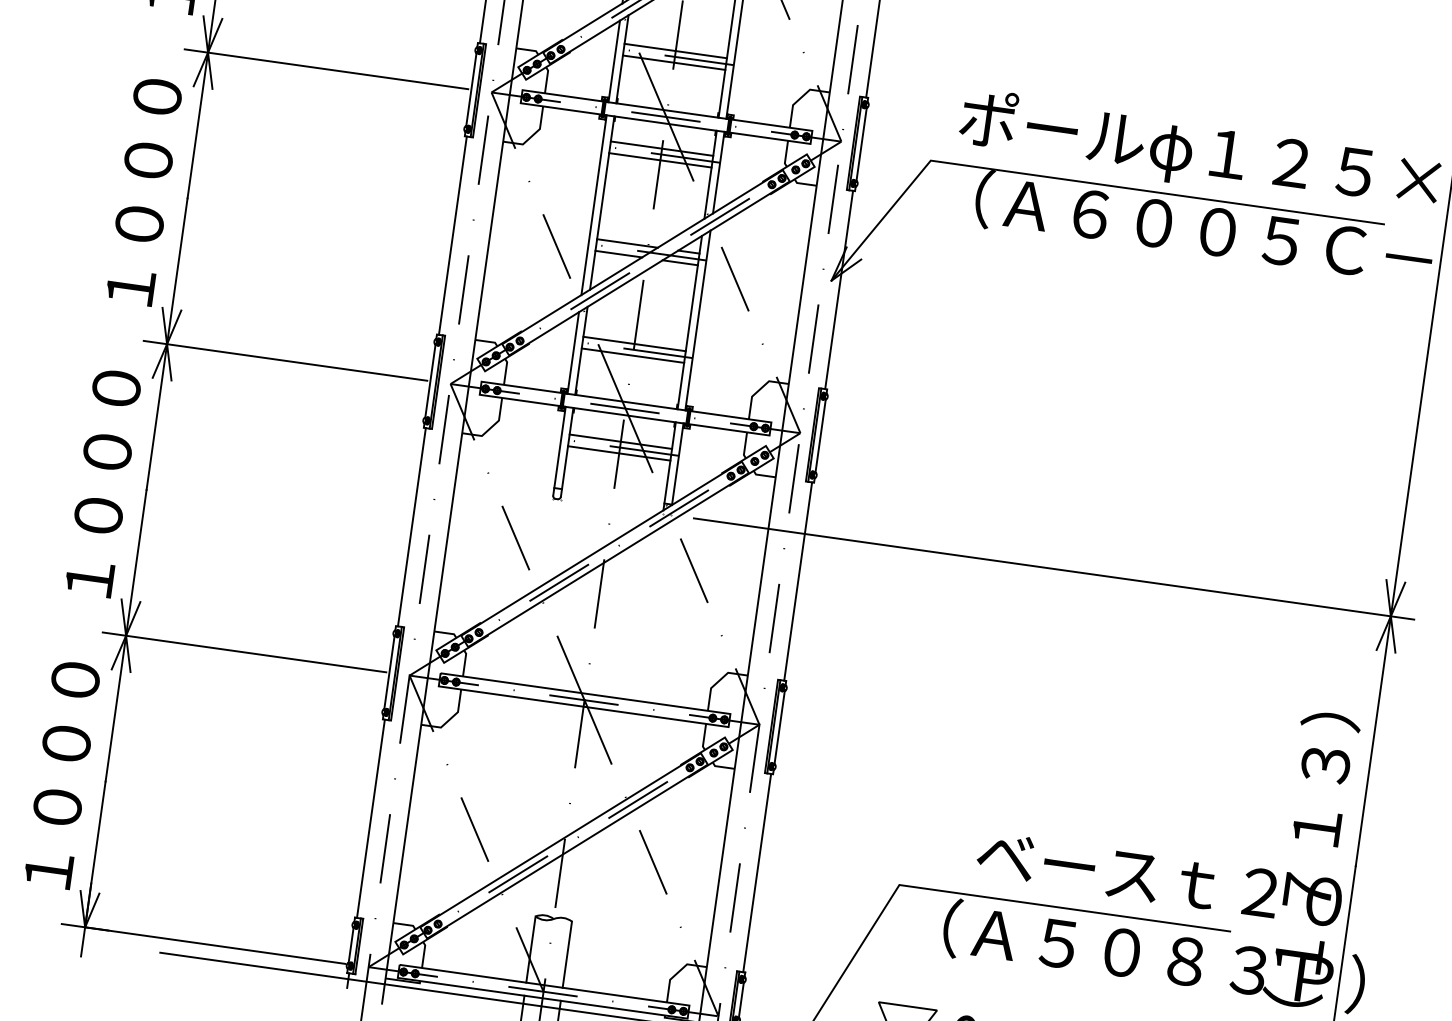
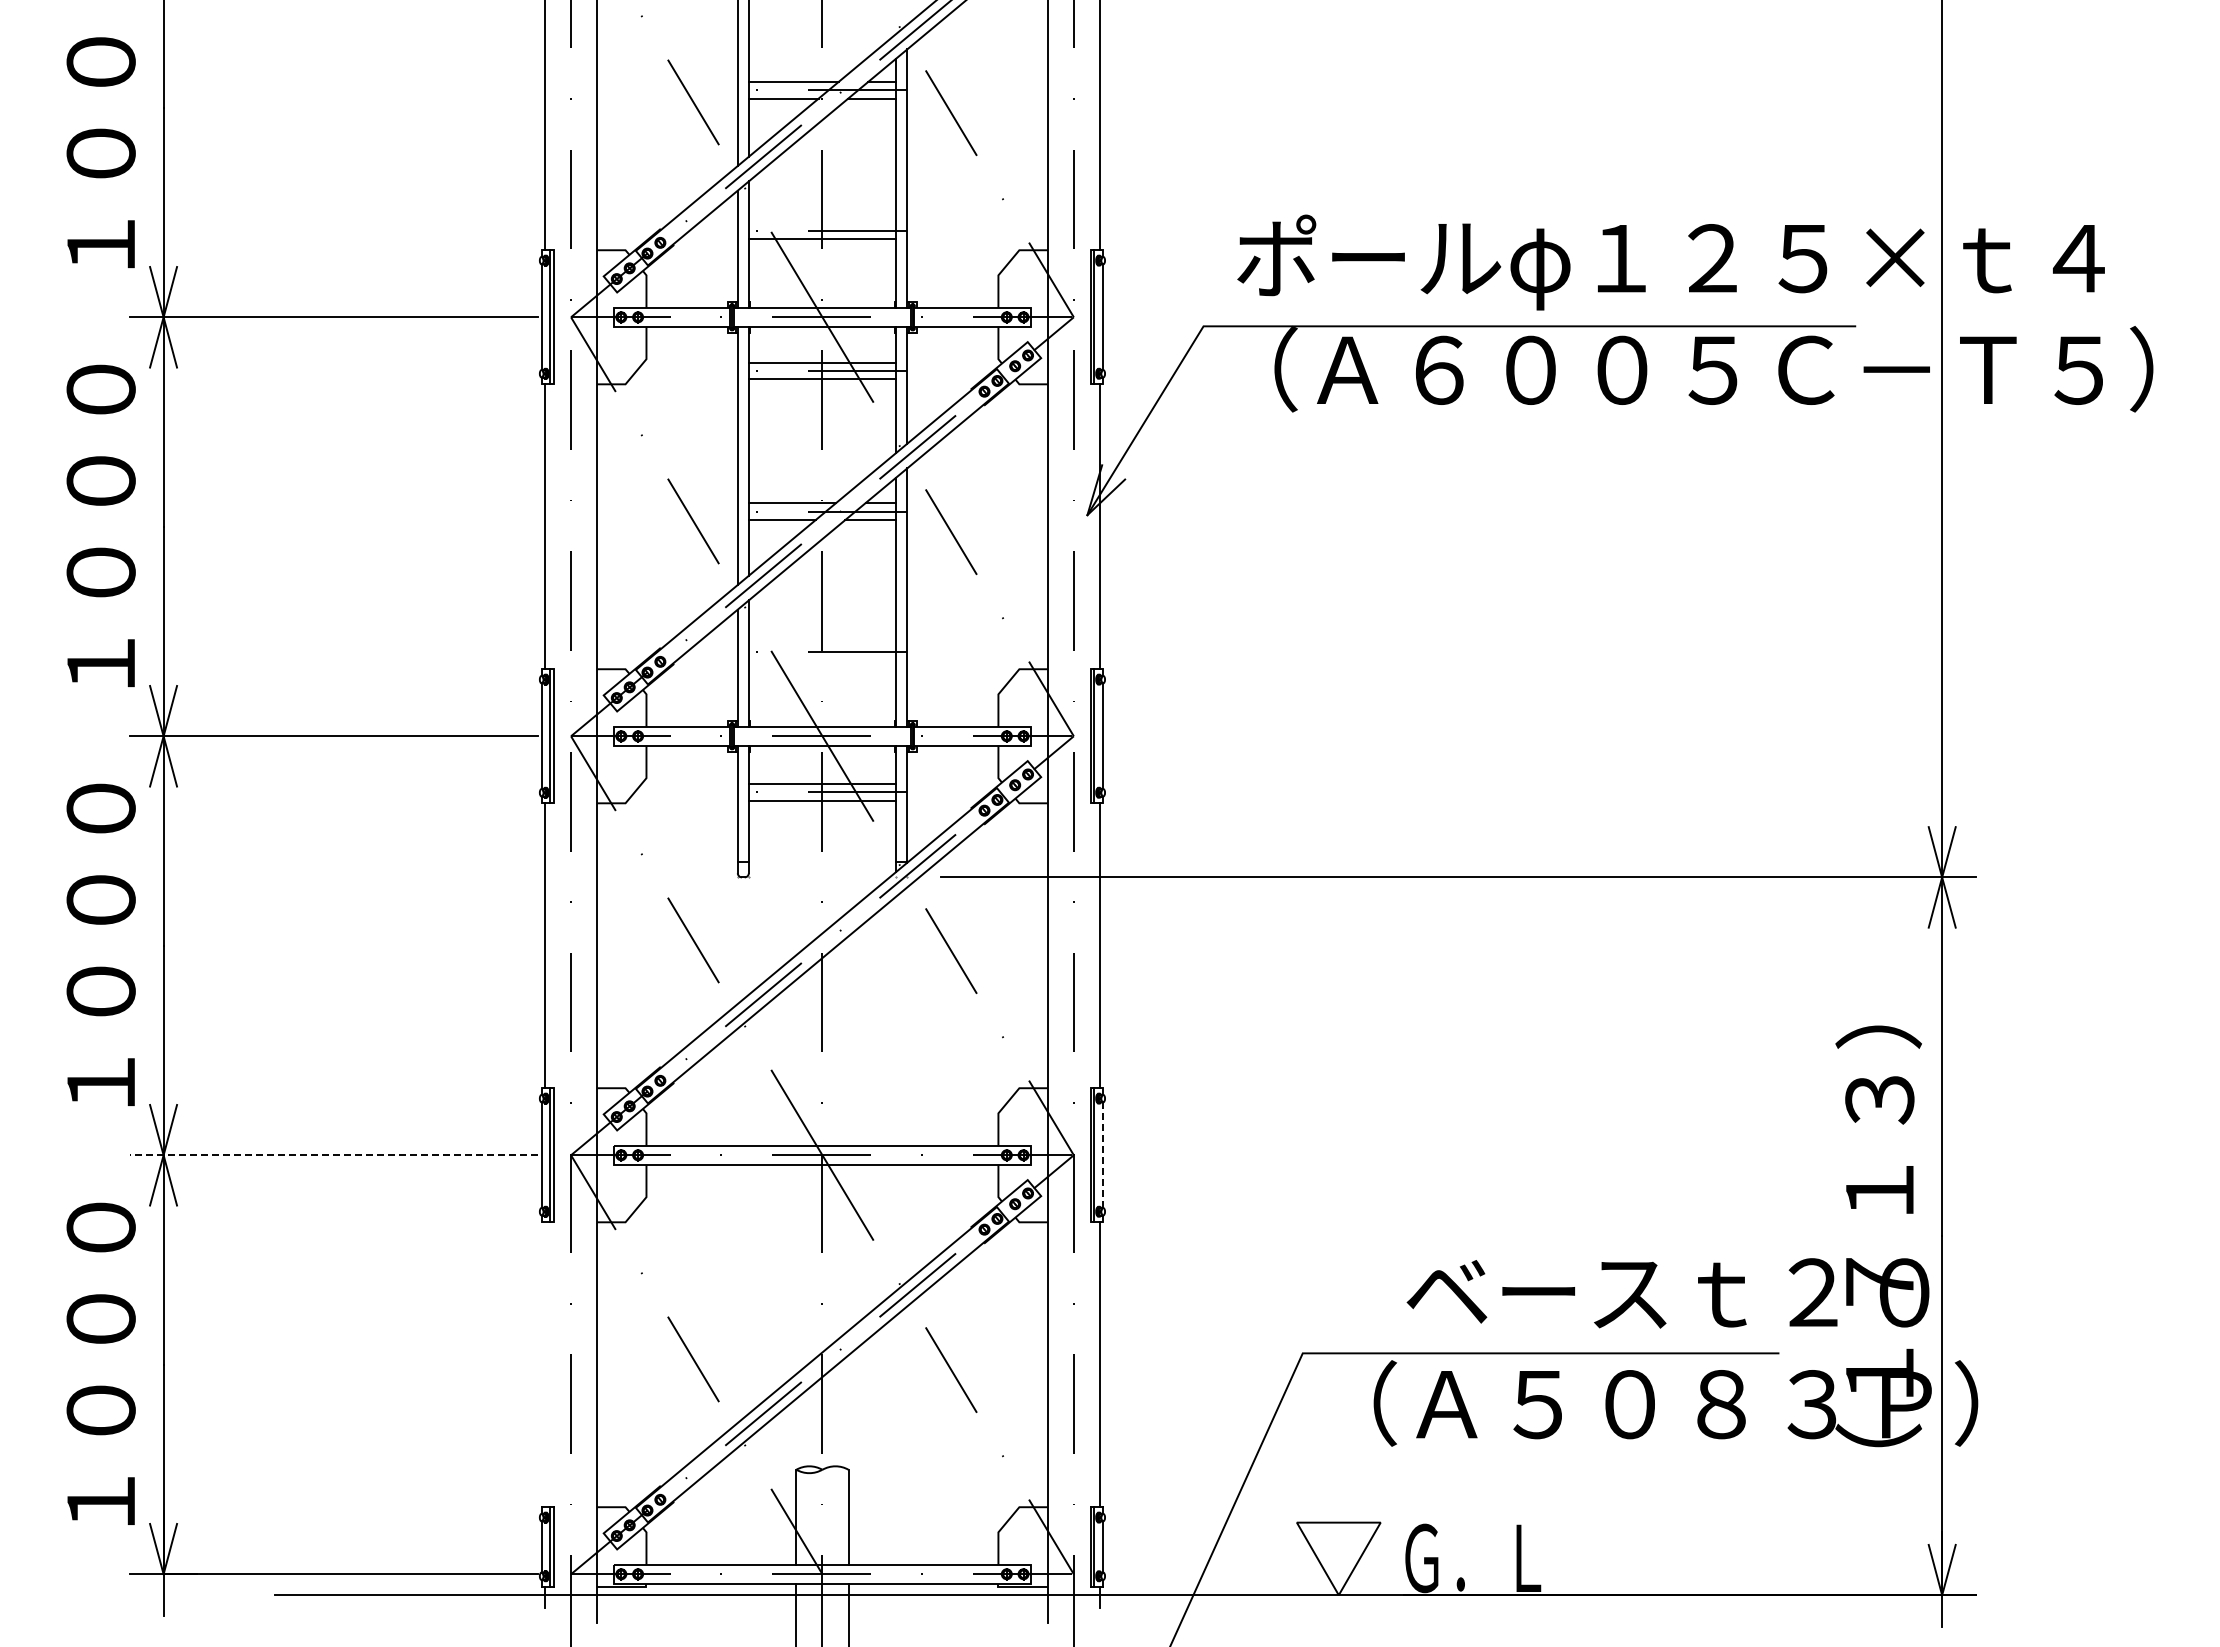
line: (675, 51) -> (822, 222), removed
line: (634, 344) -> (822, 643), removed
line: (632, 355) -> (822, 660), removed
line: (244, 652) -> (333, 1155), solid -> dashed
line: (779, 727) -> (1102, 1155), solid -> dashed
line: (370, 818) -> (544, 1364), removed

